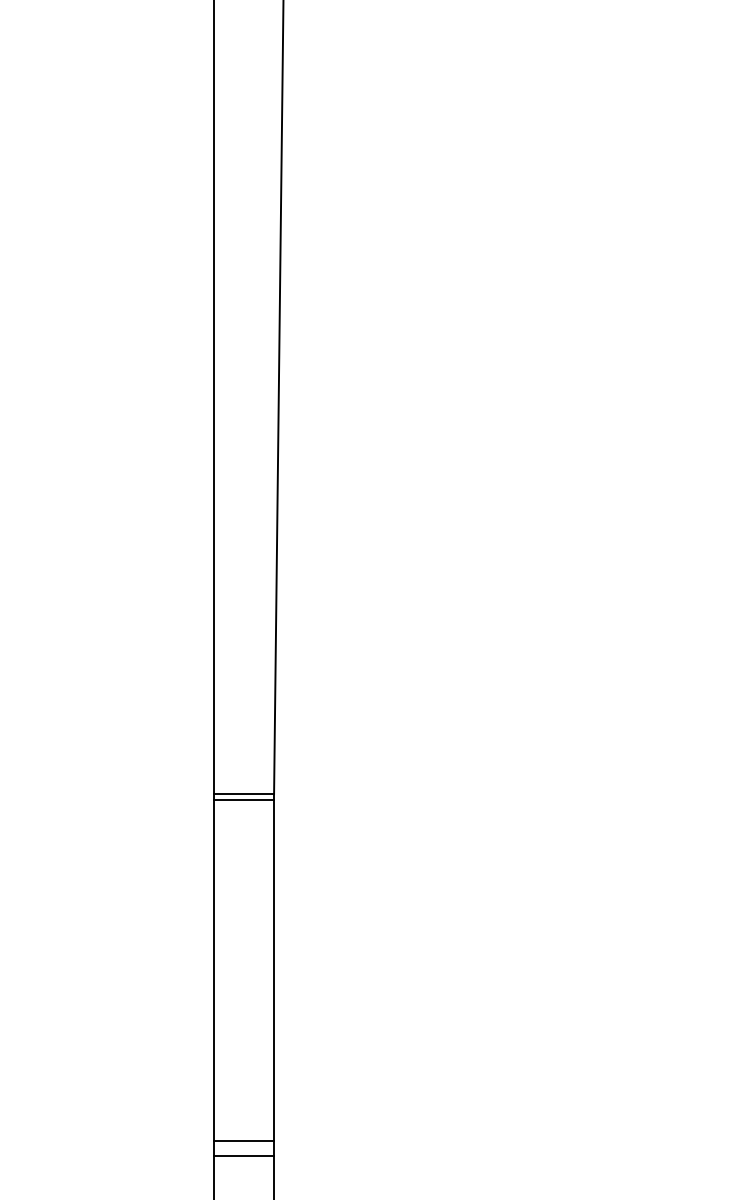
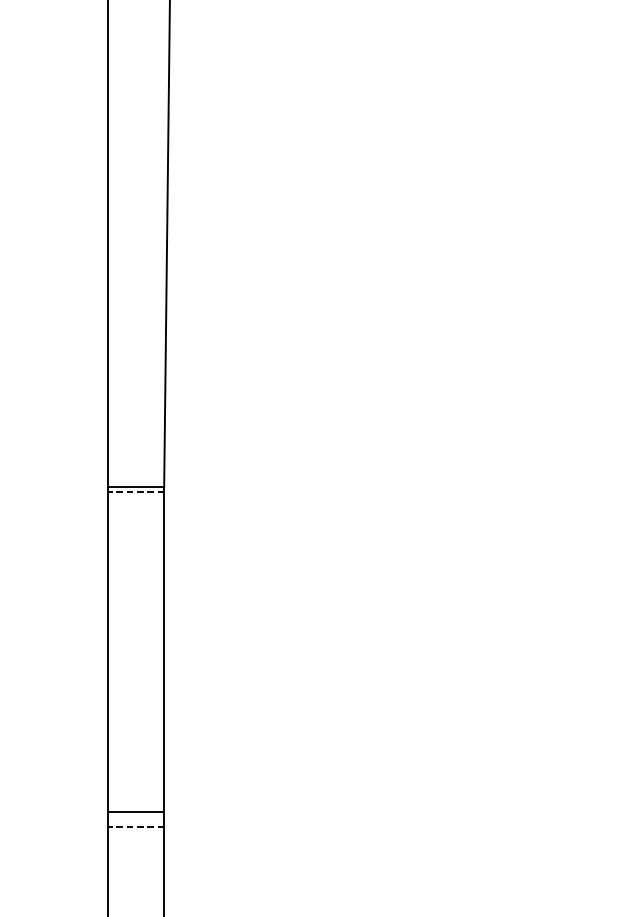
line: (243, 799) -> (135, 492), solid -> dashed
line: (243, 1156) -> (135, 826), solid -> dashed

